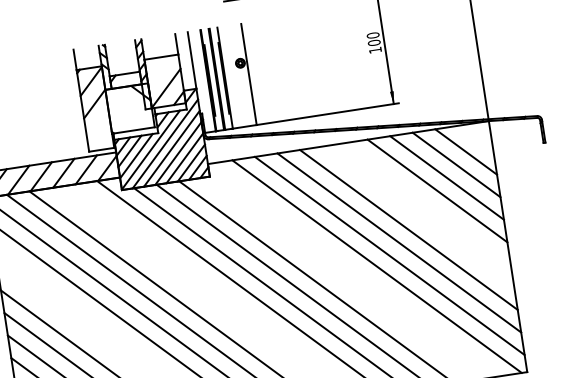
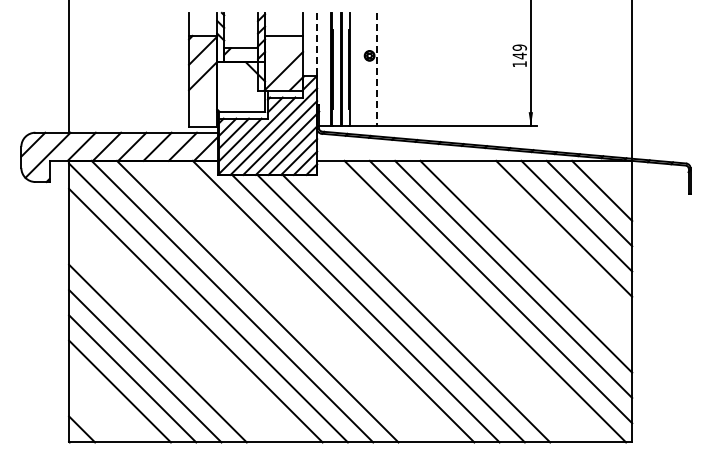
text: (373, 38) -> (519, 51), 100 -> 149
line: (192, 60) -> (317, 44), solid -> dashed
line: (249, 74) -> (377, 69), solid -> dashed

